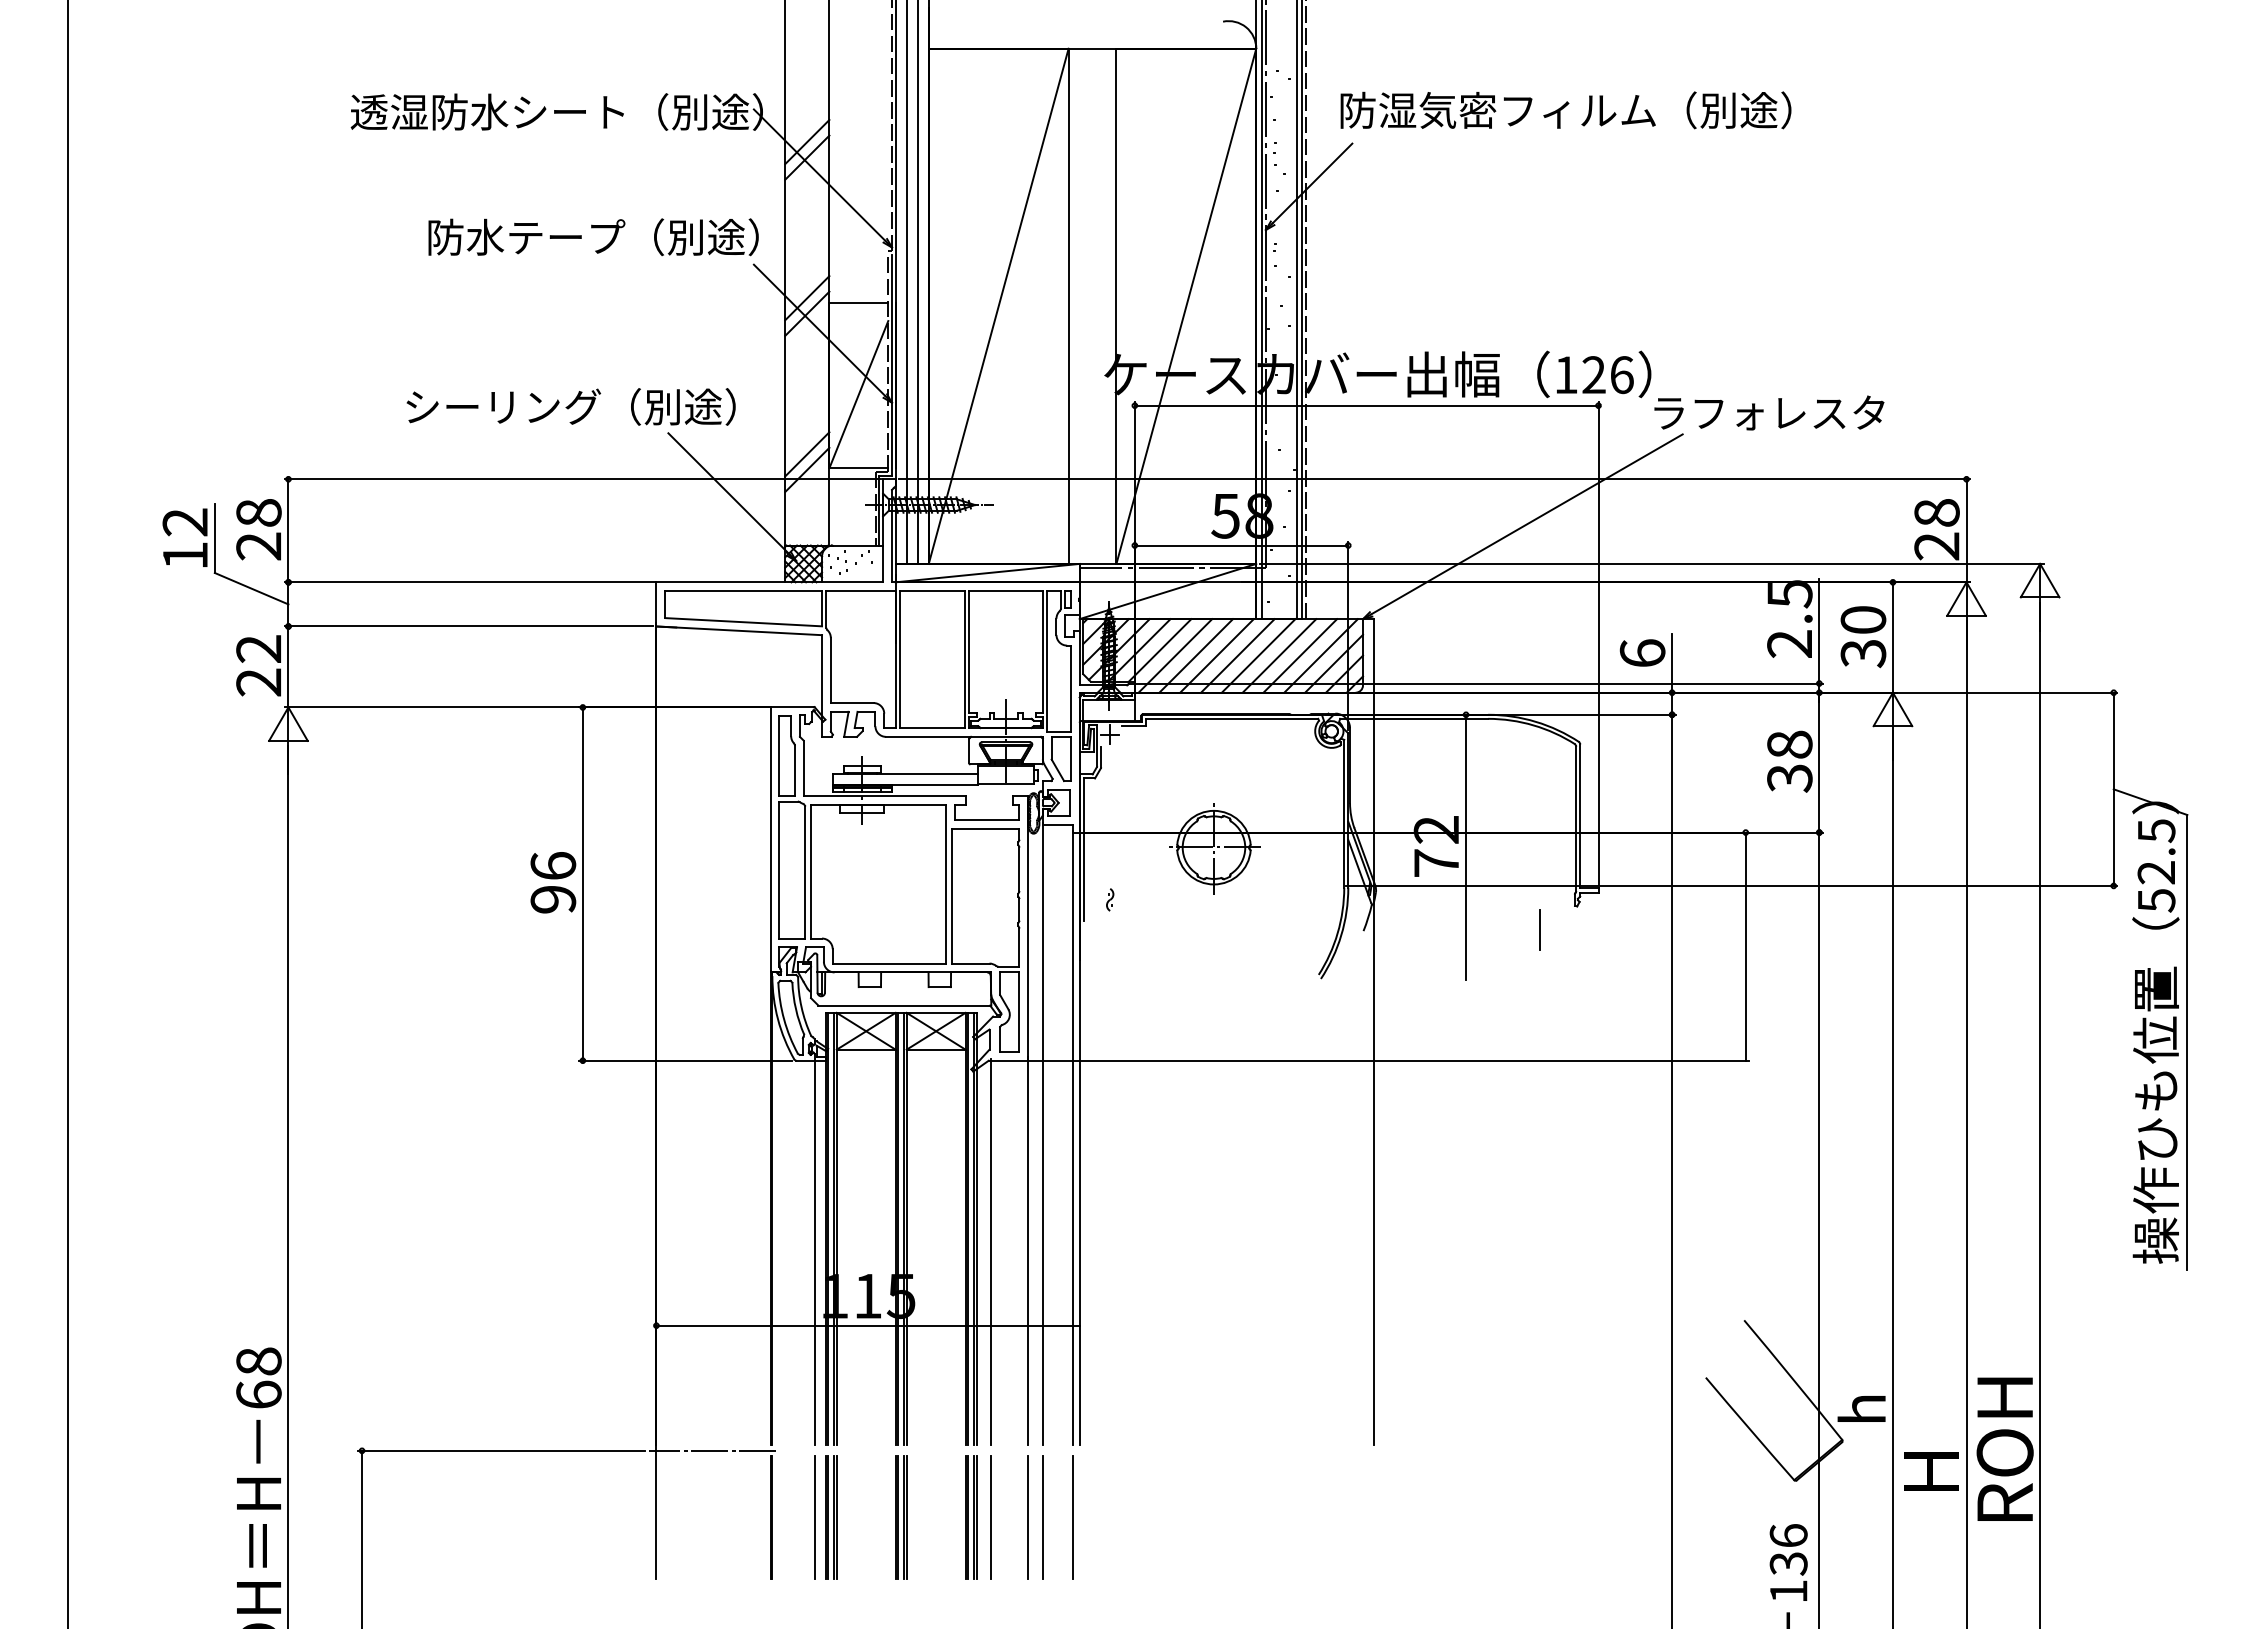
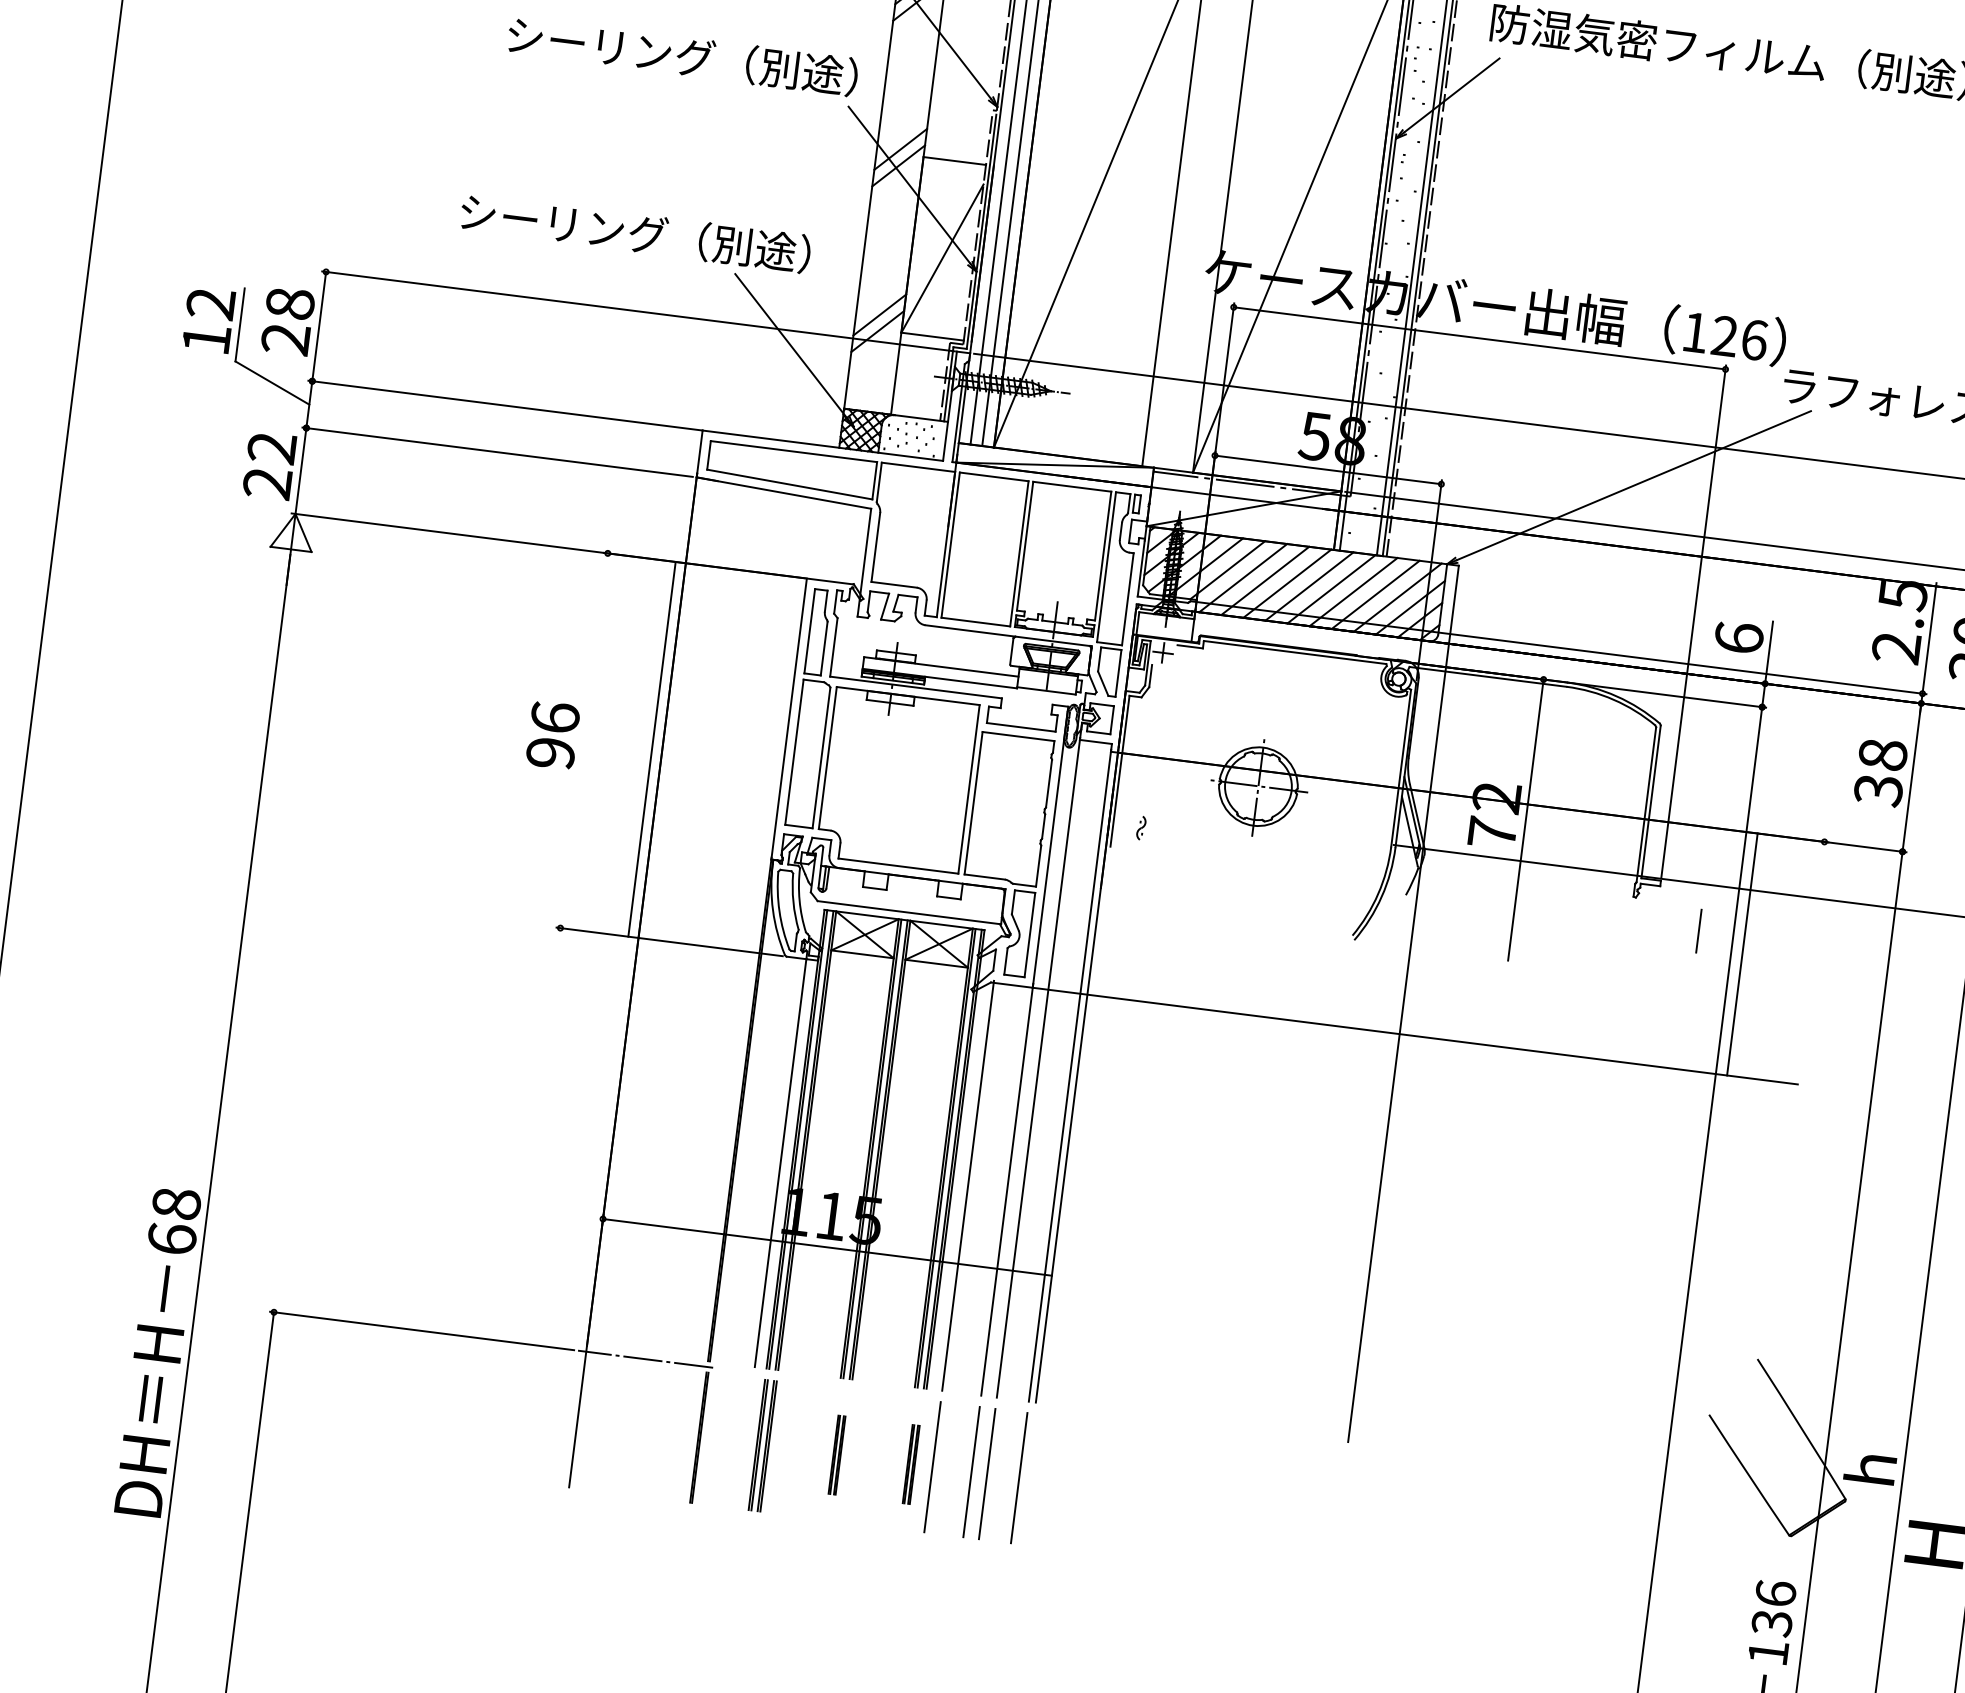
text: (526, 236) -> (611, 46), 防水テープ（別途） -> シーリング（別途）
line: (582, 883) -> (651, 748), moved
line: (1539, 929) -> (1698, 930), moved
line: (1745, 946) -> (1742, 954), moved
line: (814, 1517) -> (744, 1443), removed
part: (901, 1517) -> (837, 1455), size x0.6
part: (971, 1517) -> (911, 1464), size x0.6

